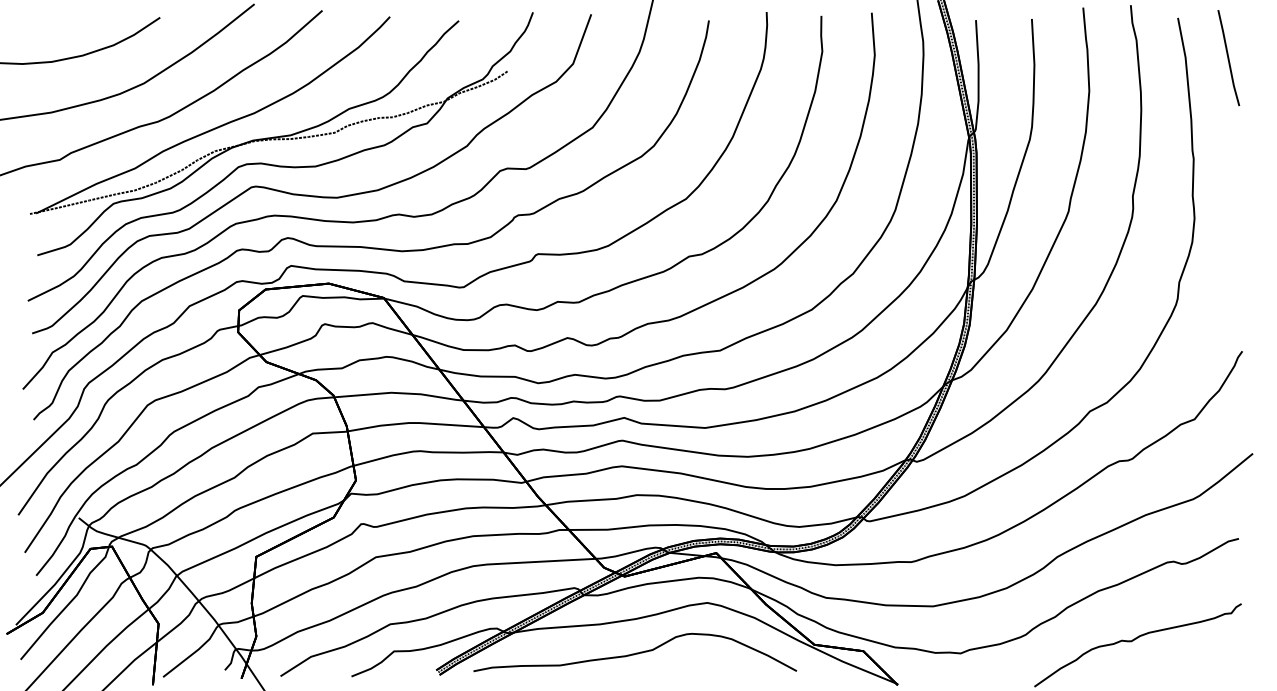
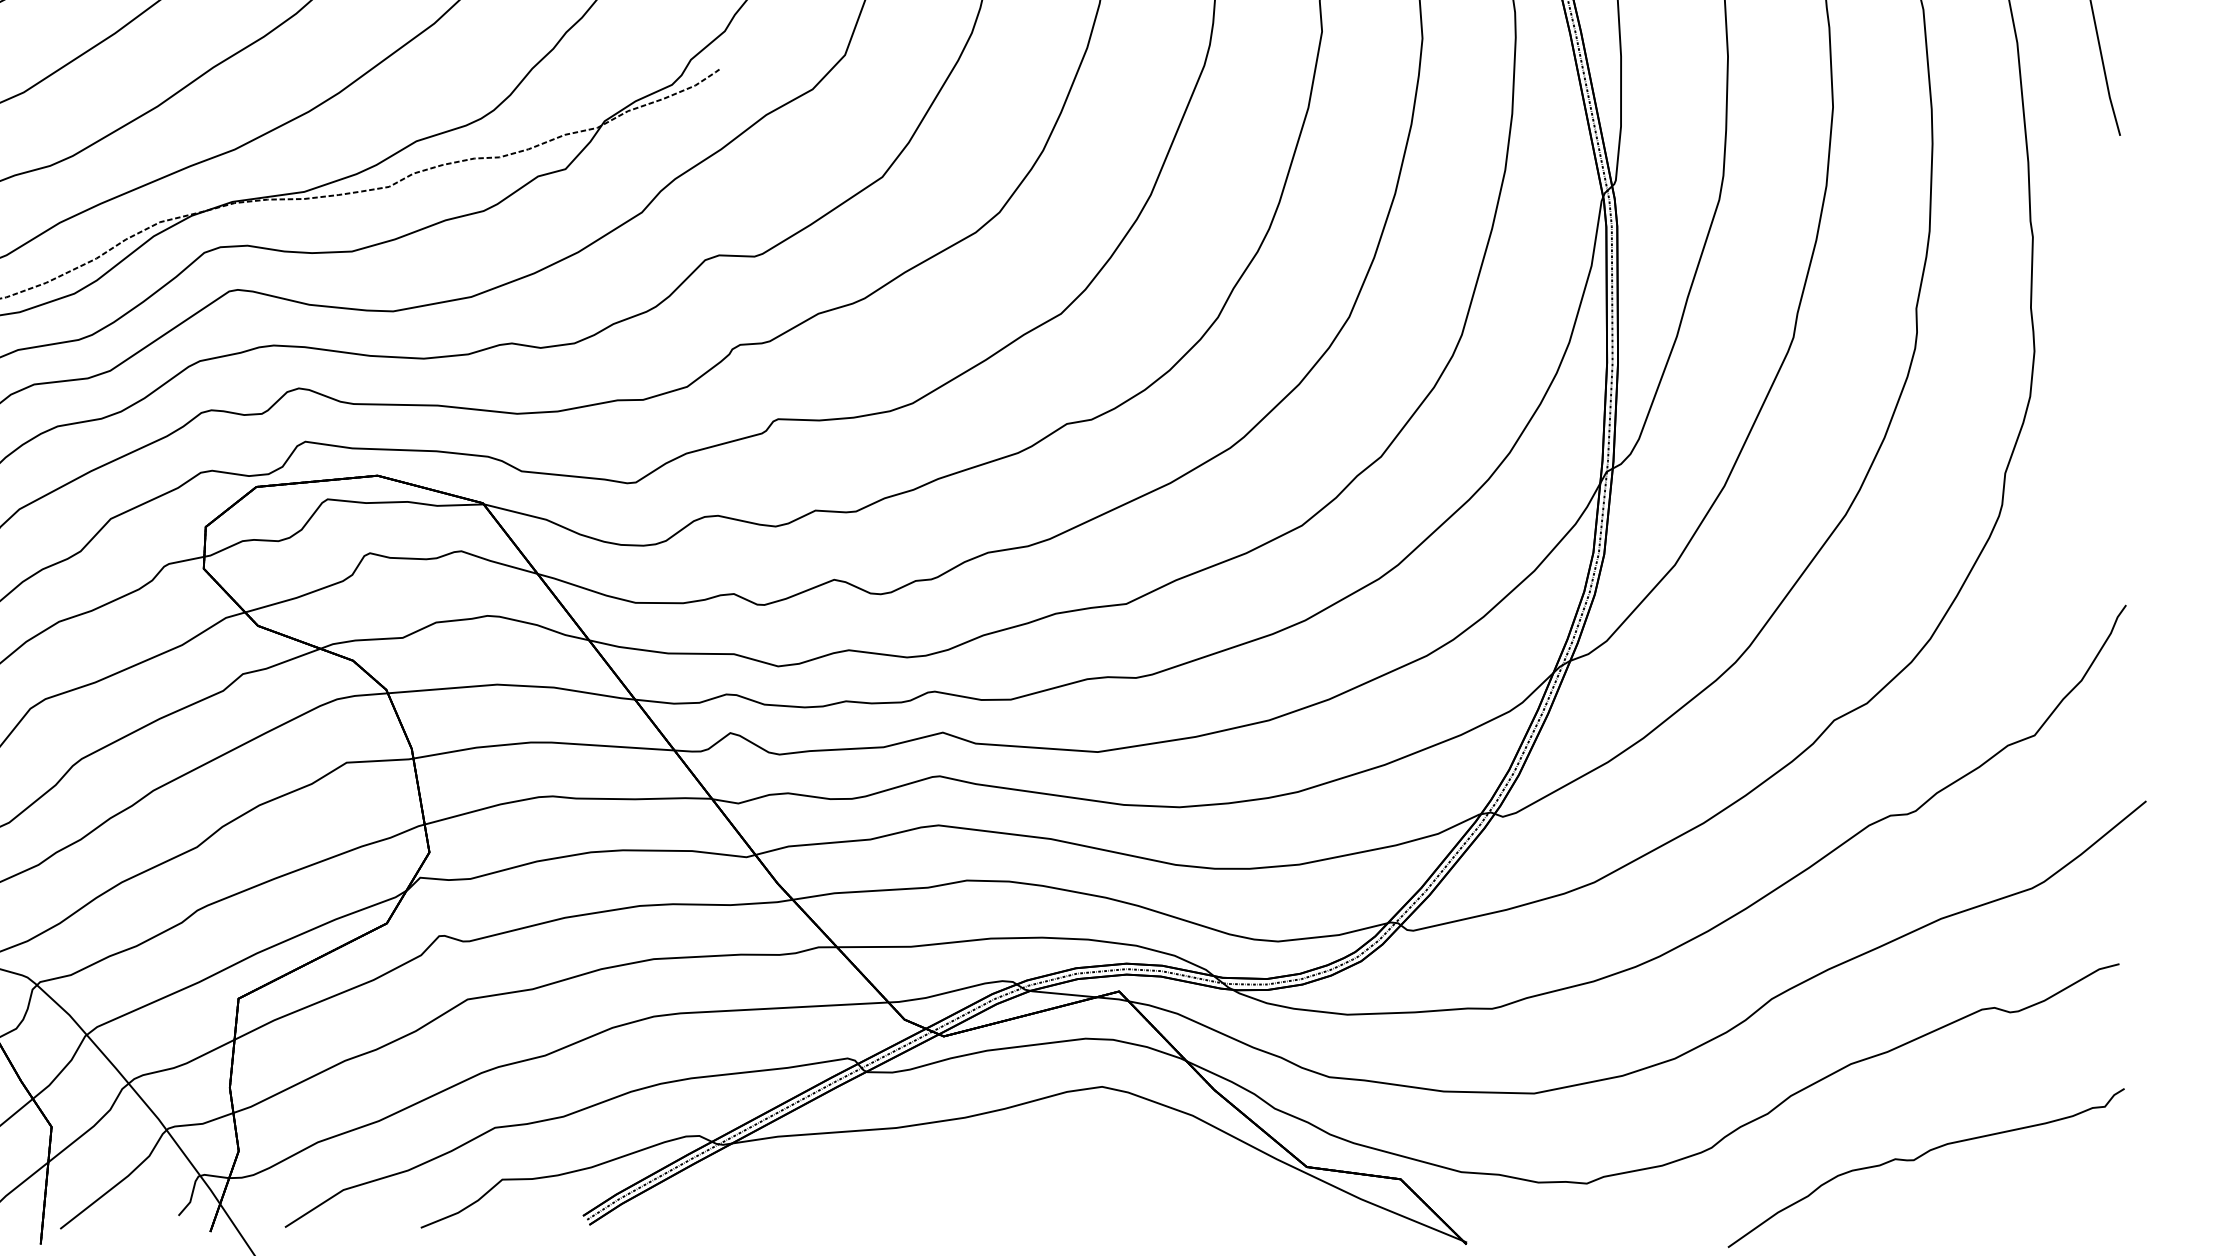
part: (635, 652) -> (964, 1181), removed

